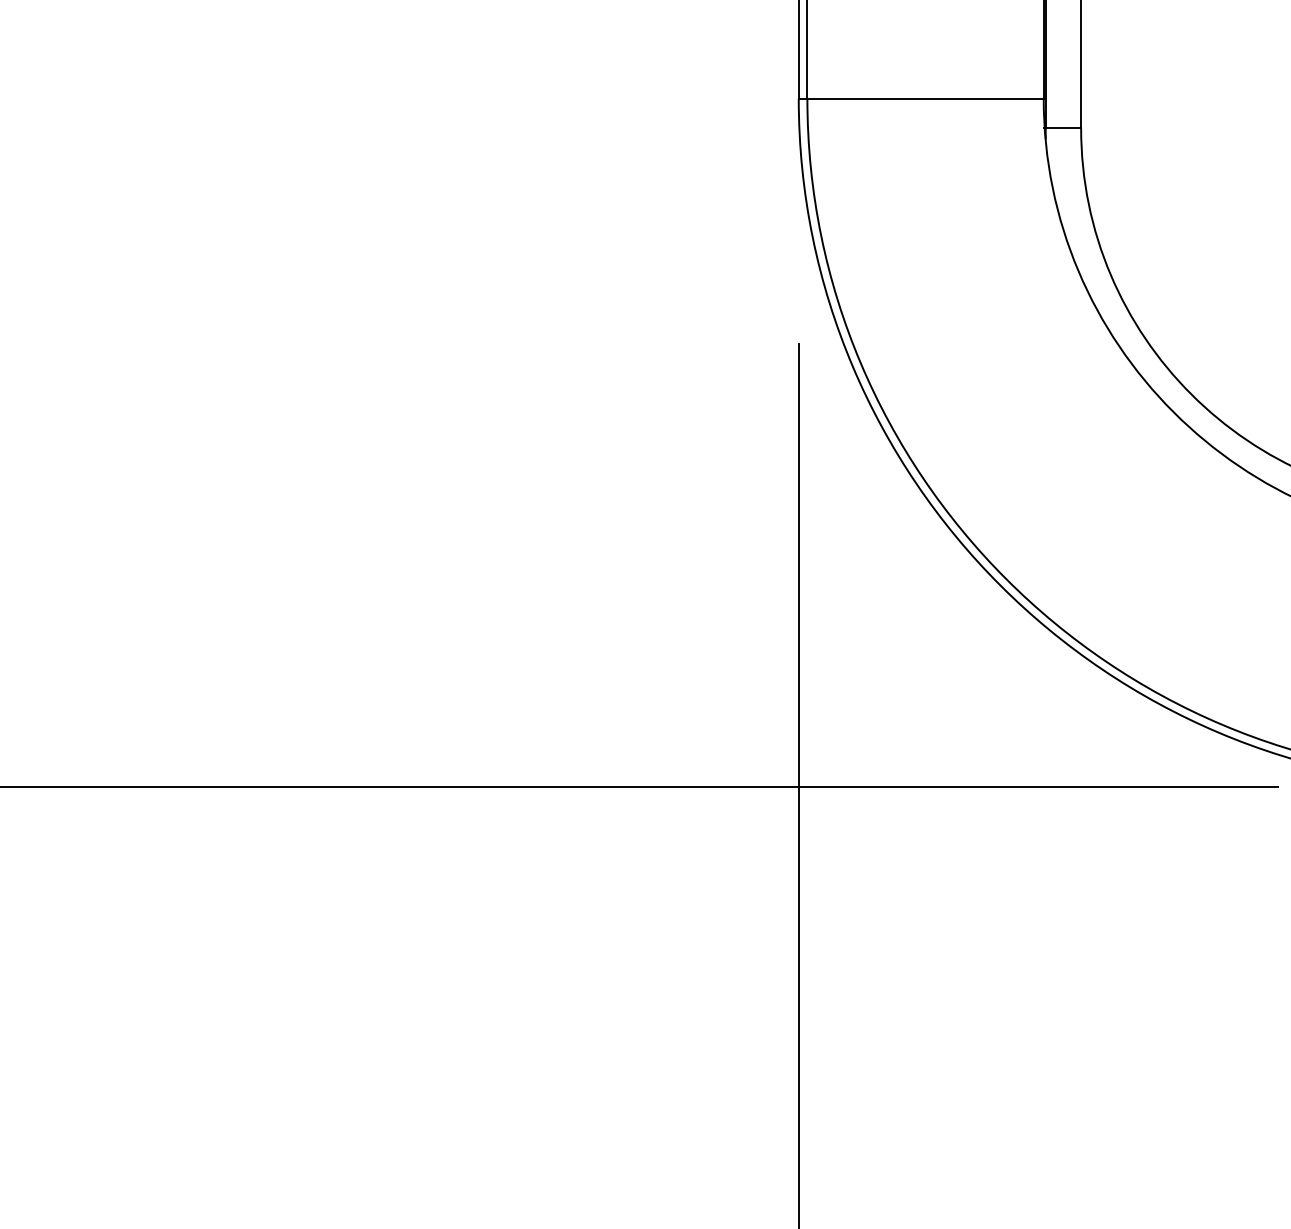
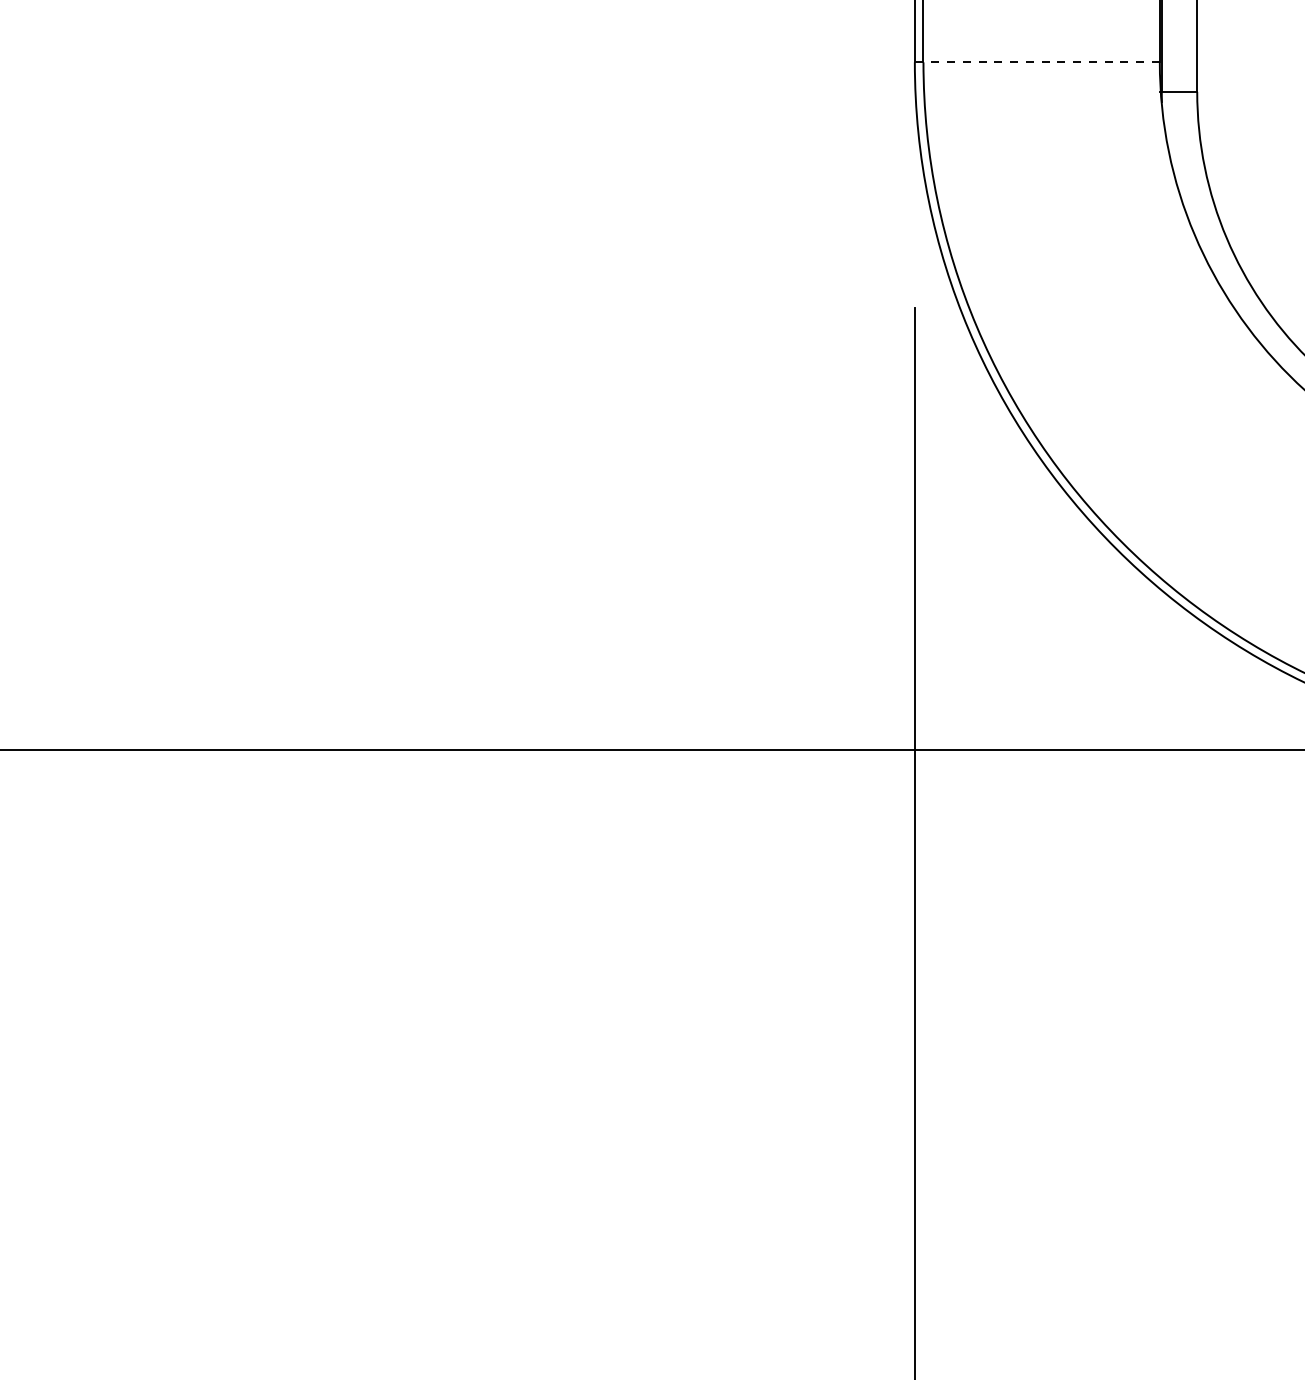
line: (920, 98) -> (1036, 62), solid -> dashed

